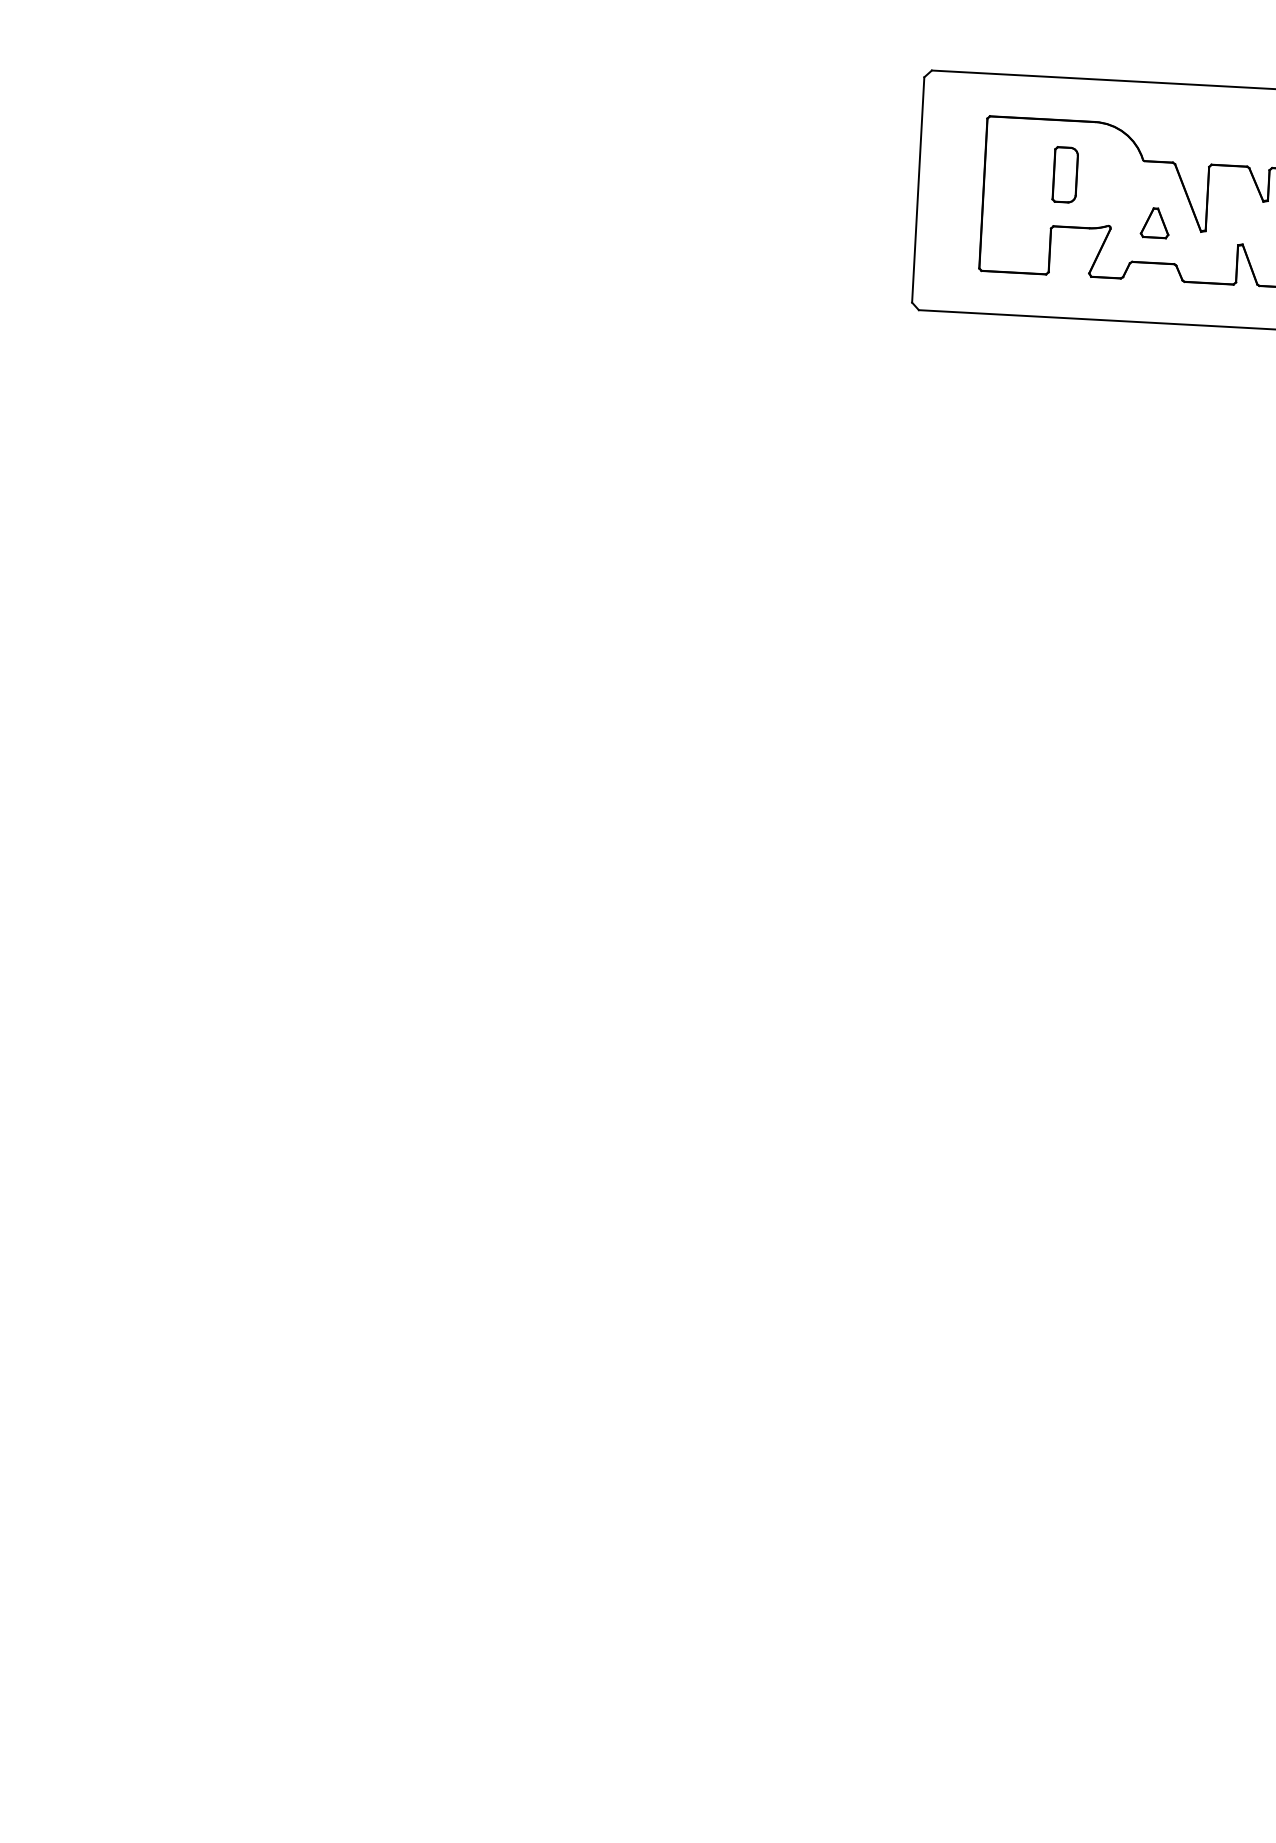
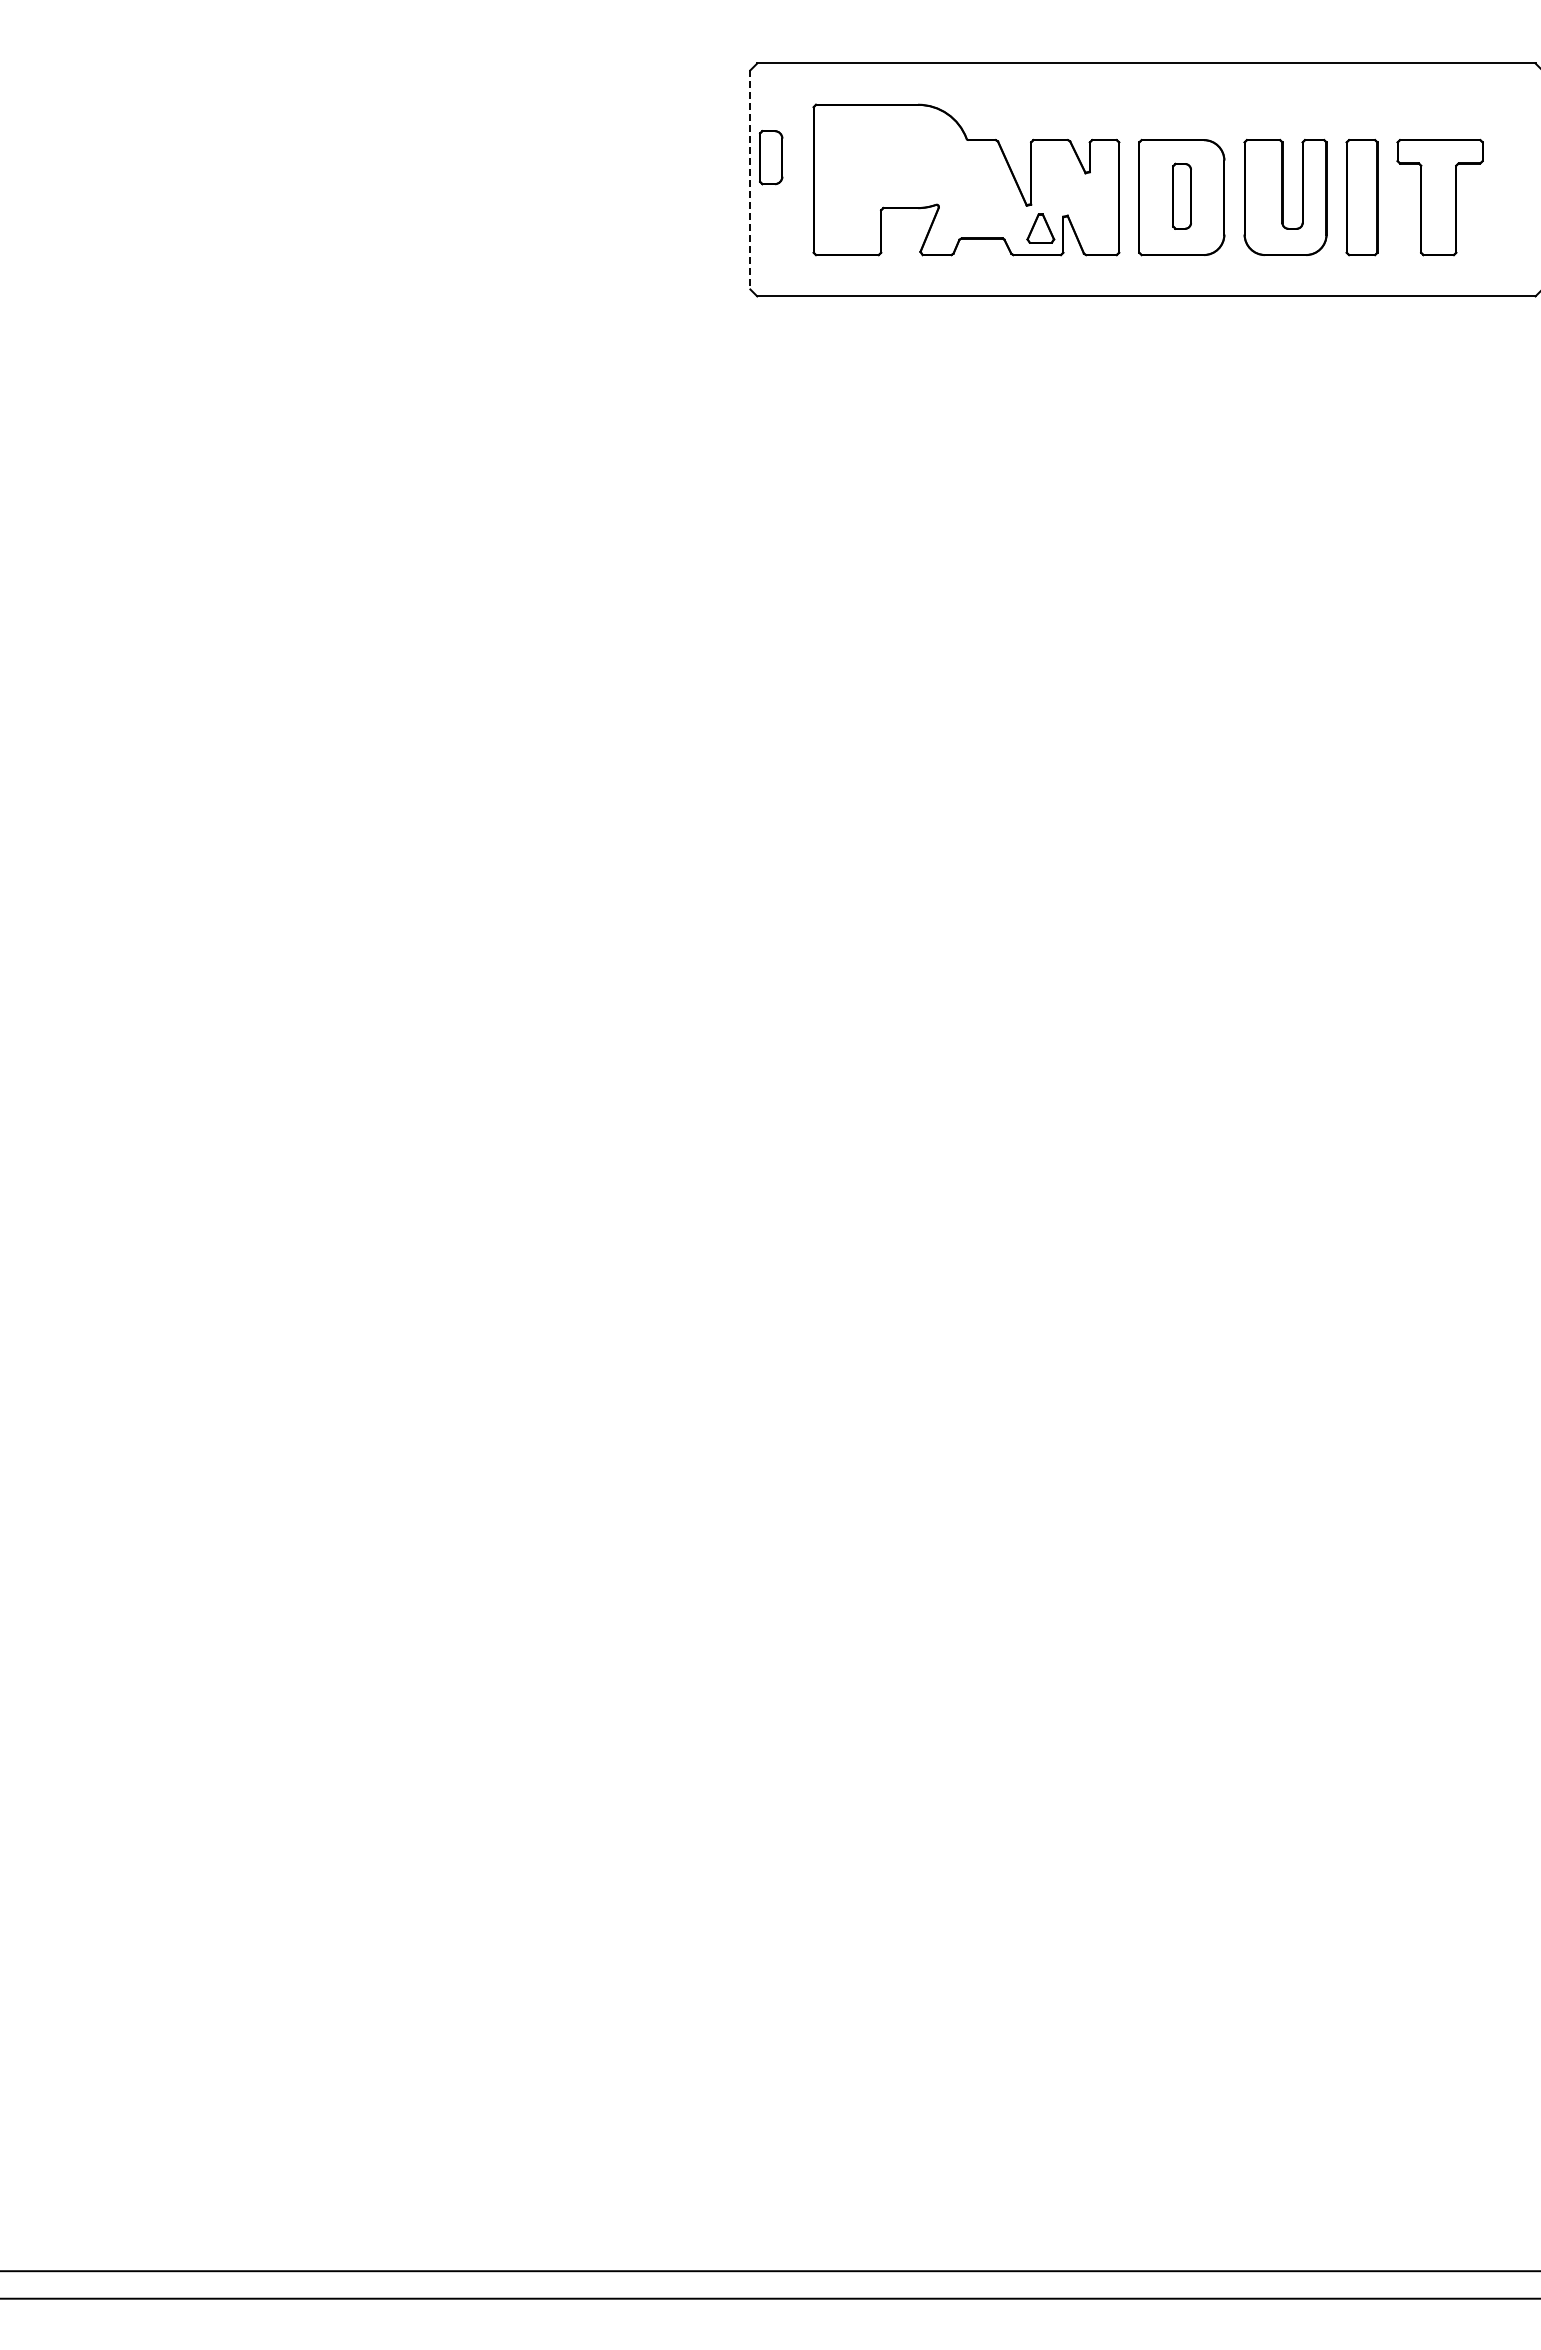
part: (1065, 174) -> (771, 157), moved
line: (918, 189) -> (750, 179), solid -> dashed
part: (1154, 222) -> (1040, 228), moved

